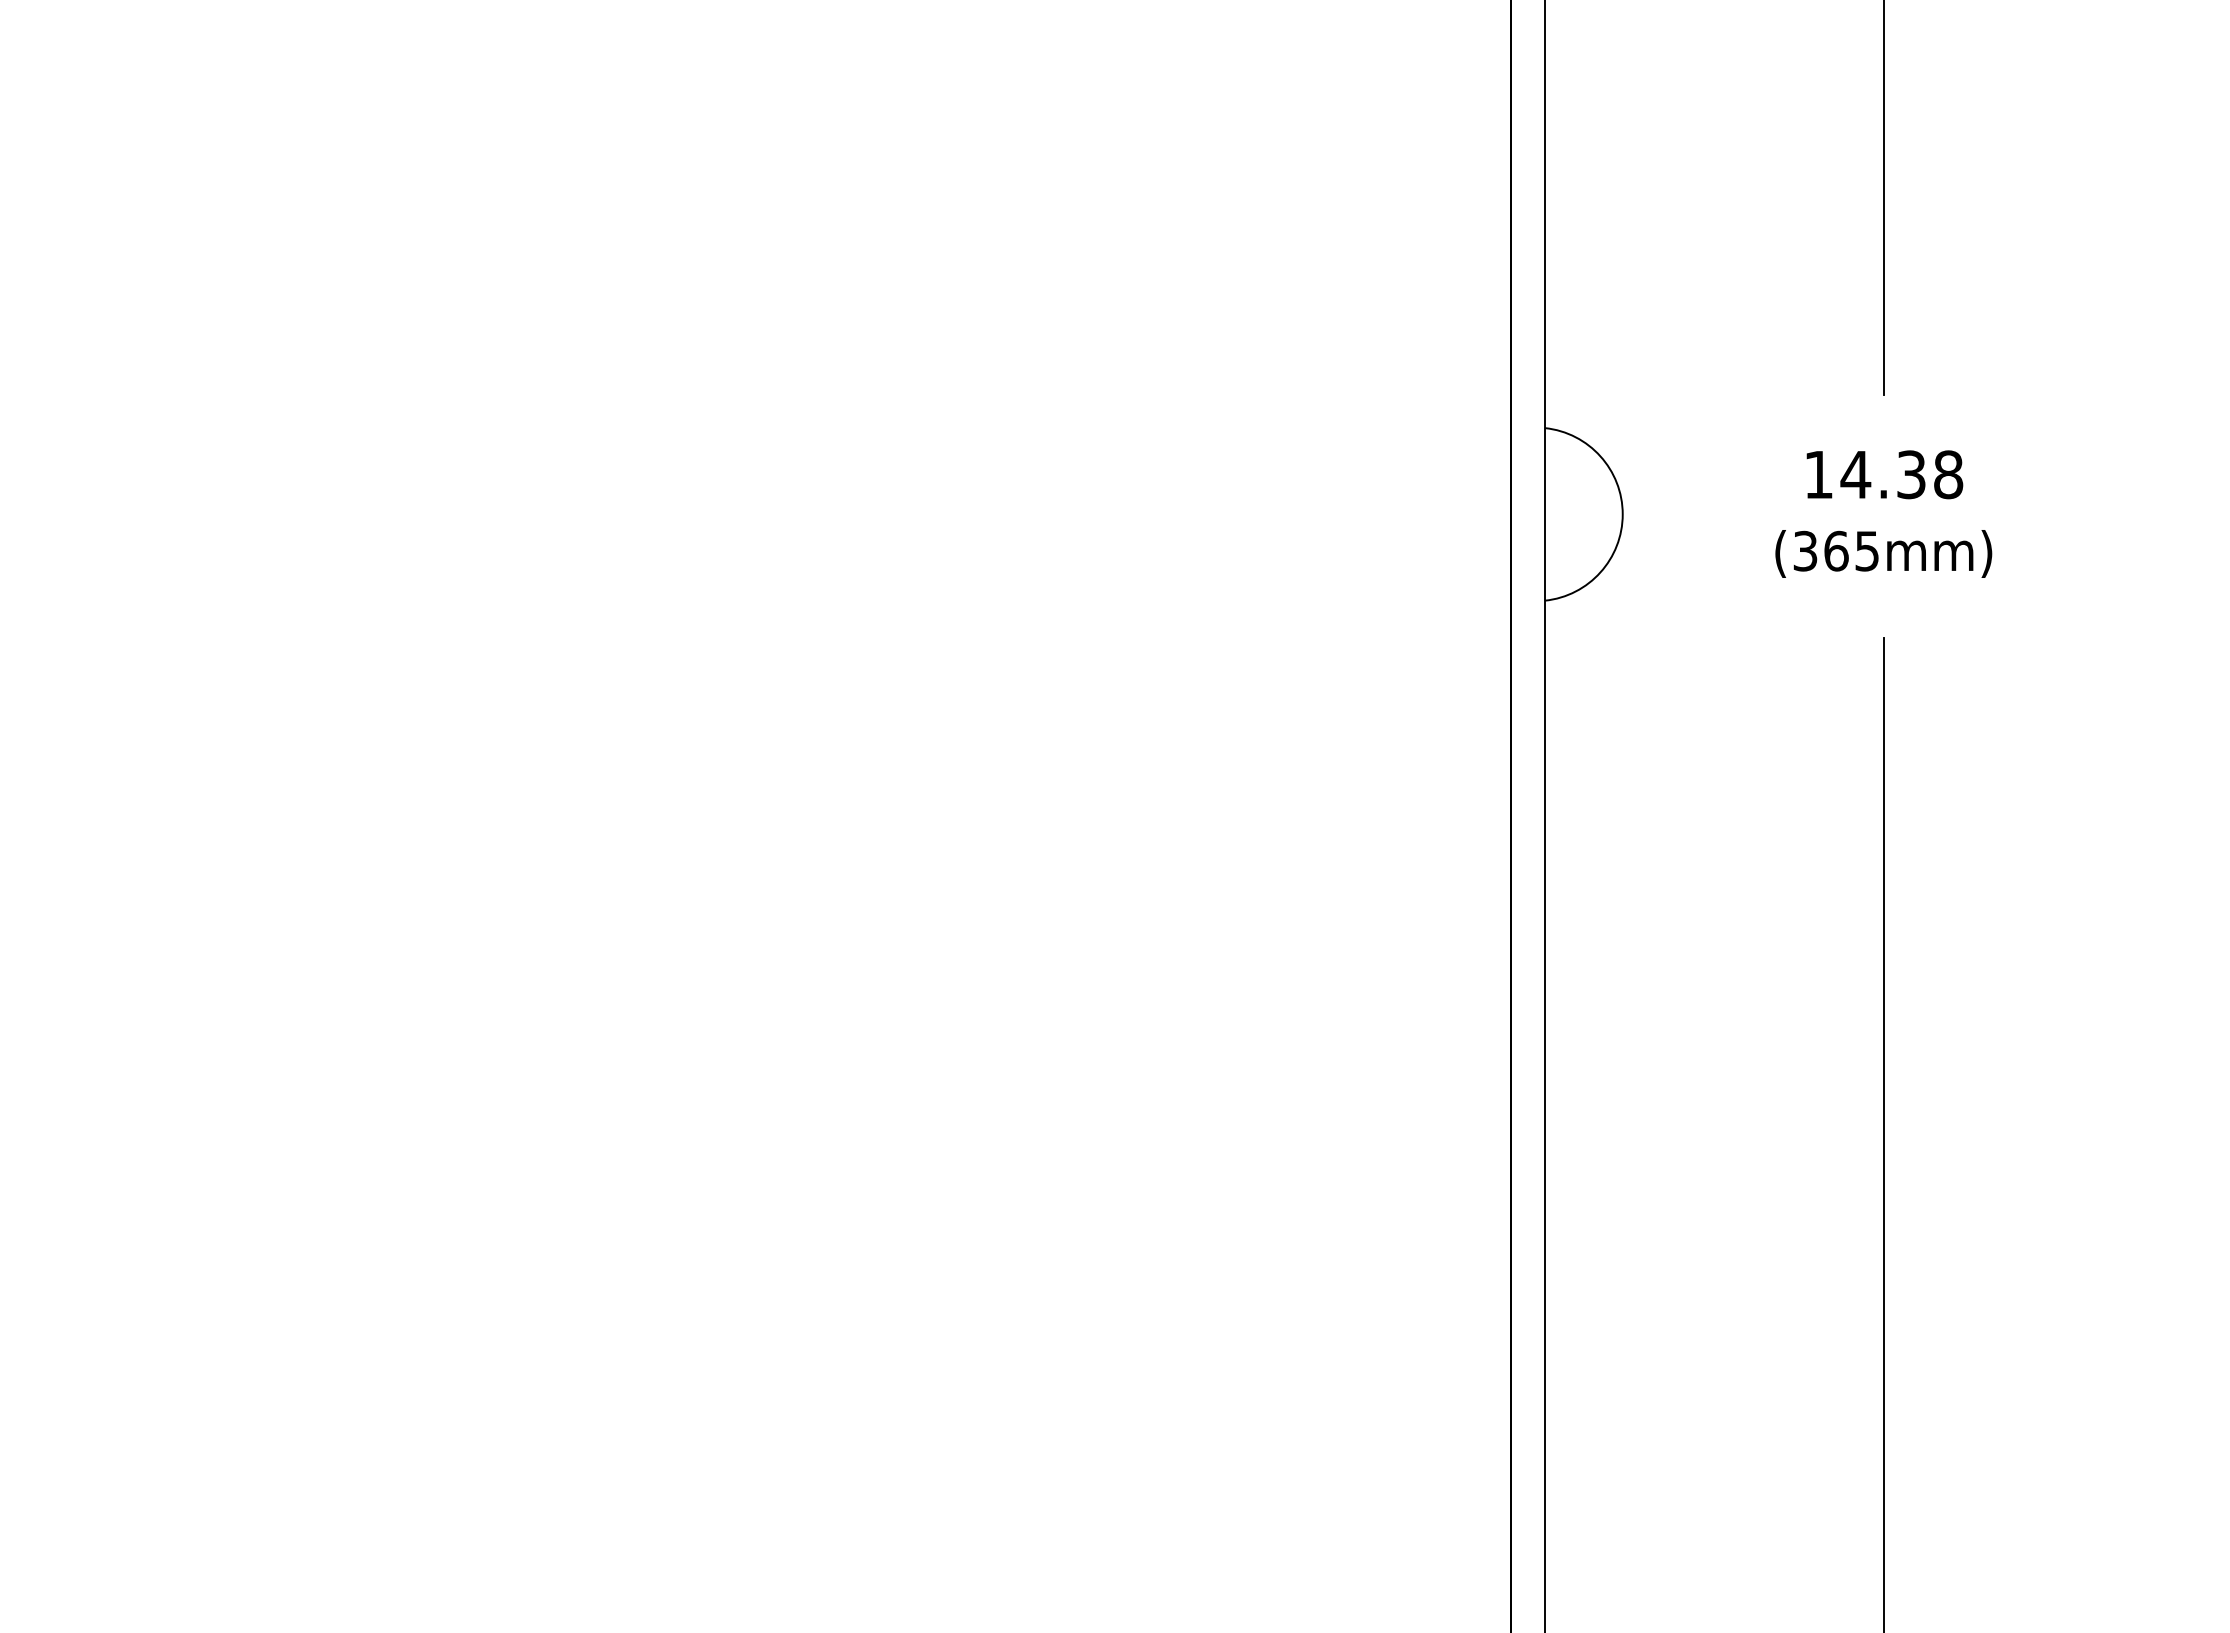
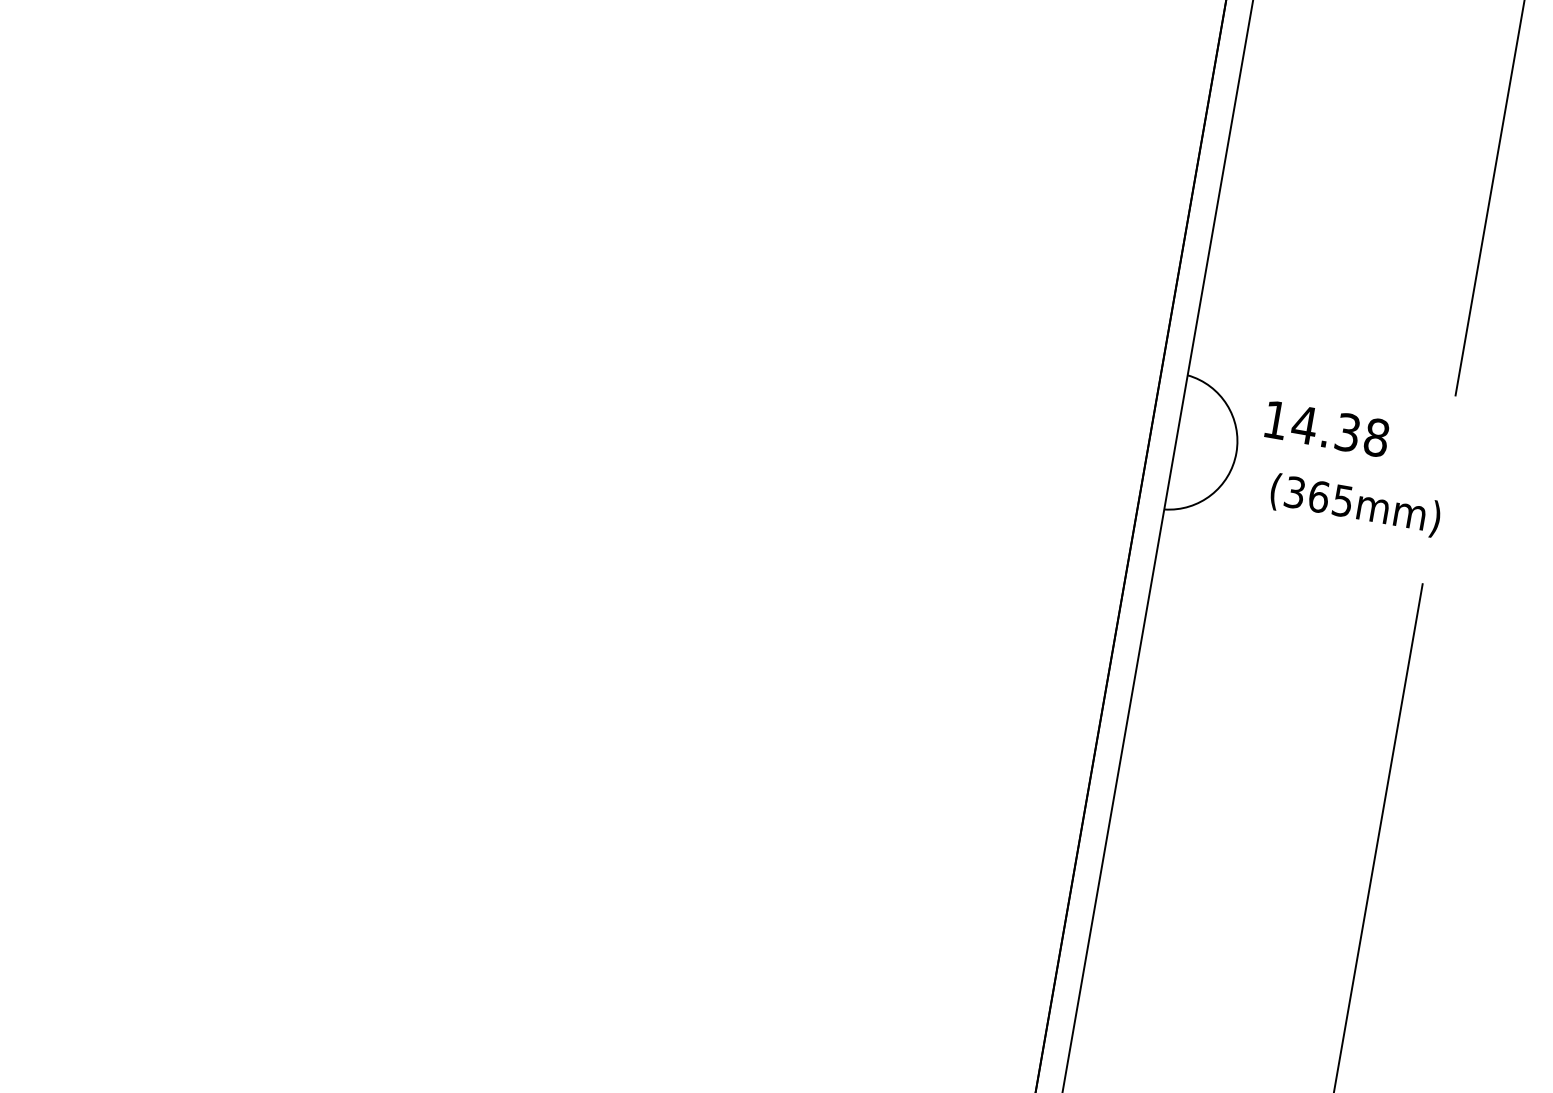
text: (1884, 474) -> (1326, 428), moved
text: (1883, 553) -> (1355, 505), moved

